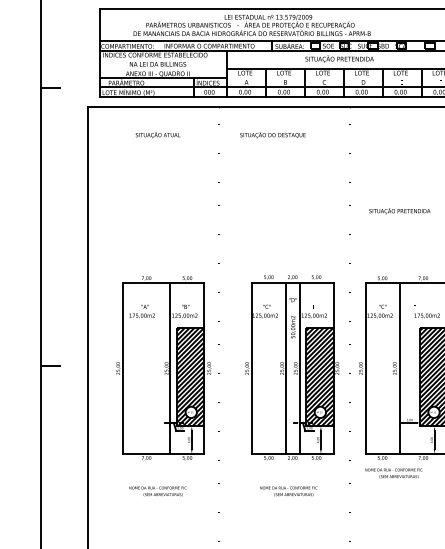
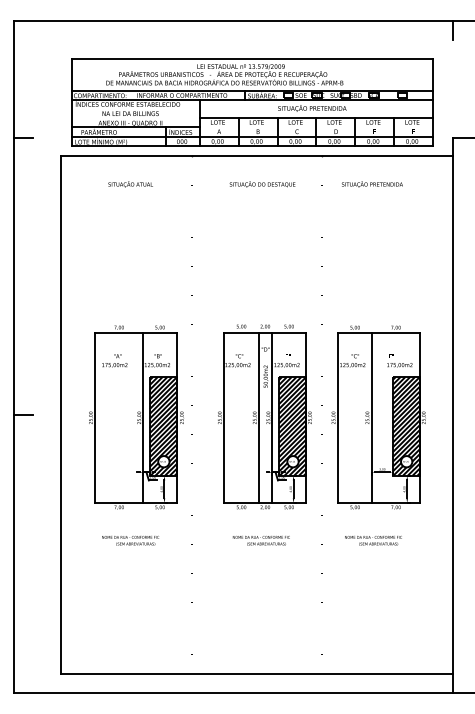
text: (272, 135) -> (262, 184), moved
text: (399, 211) -> (372, 184), moved
text: (393, 473) -> (373, 540), moved

